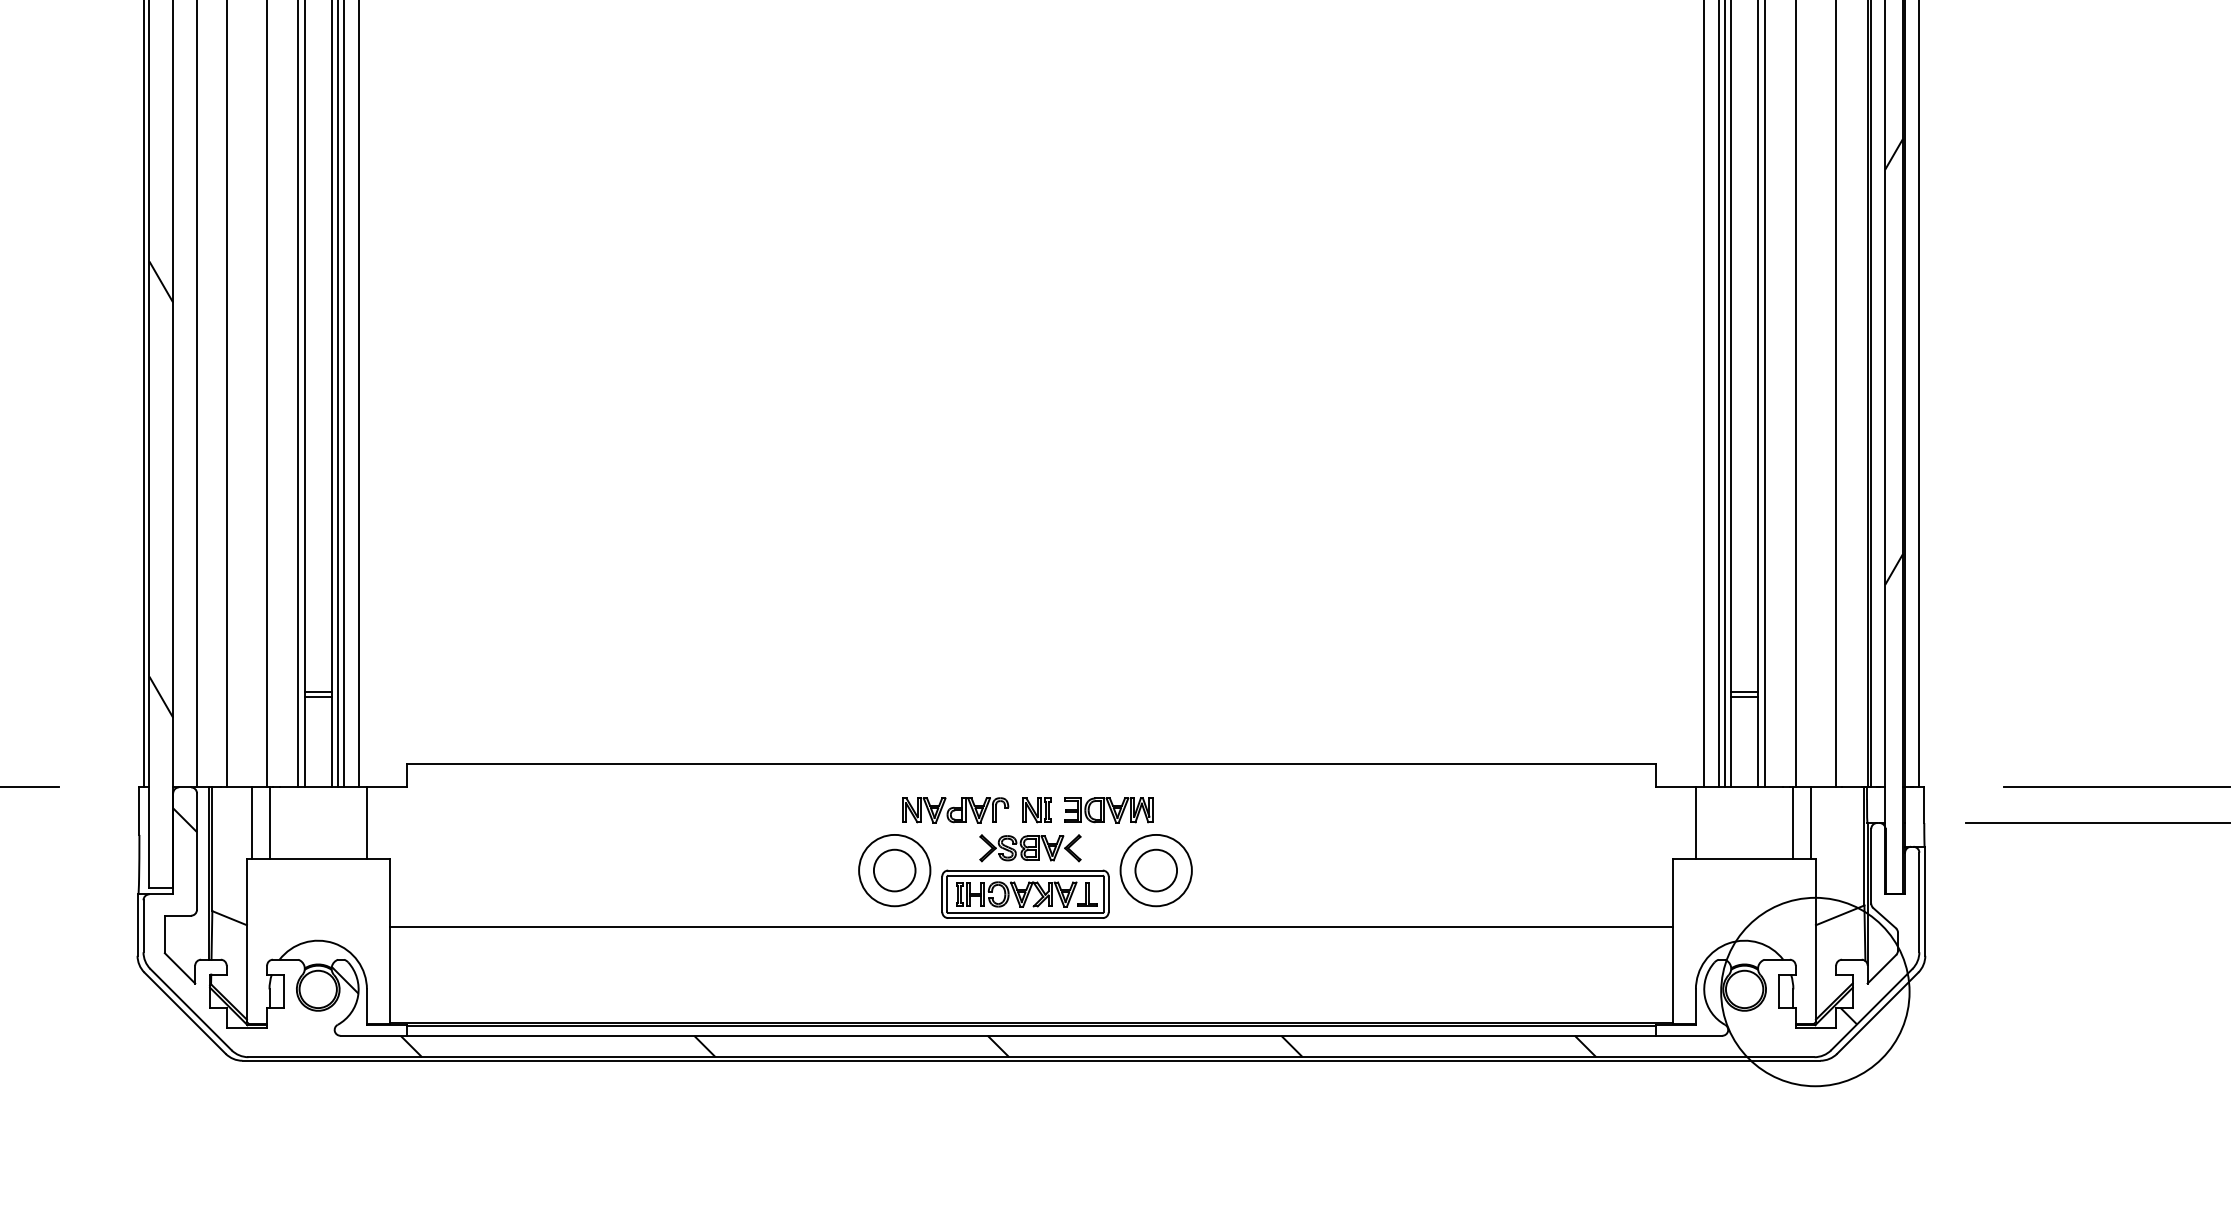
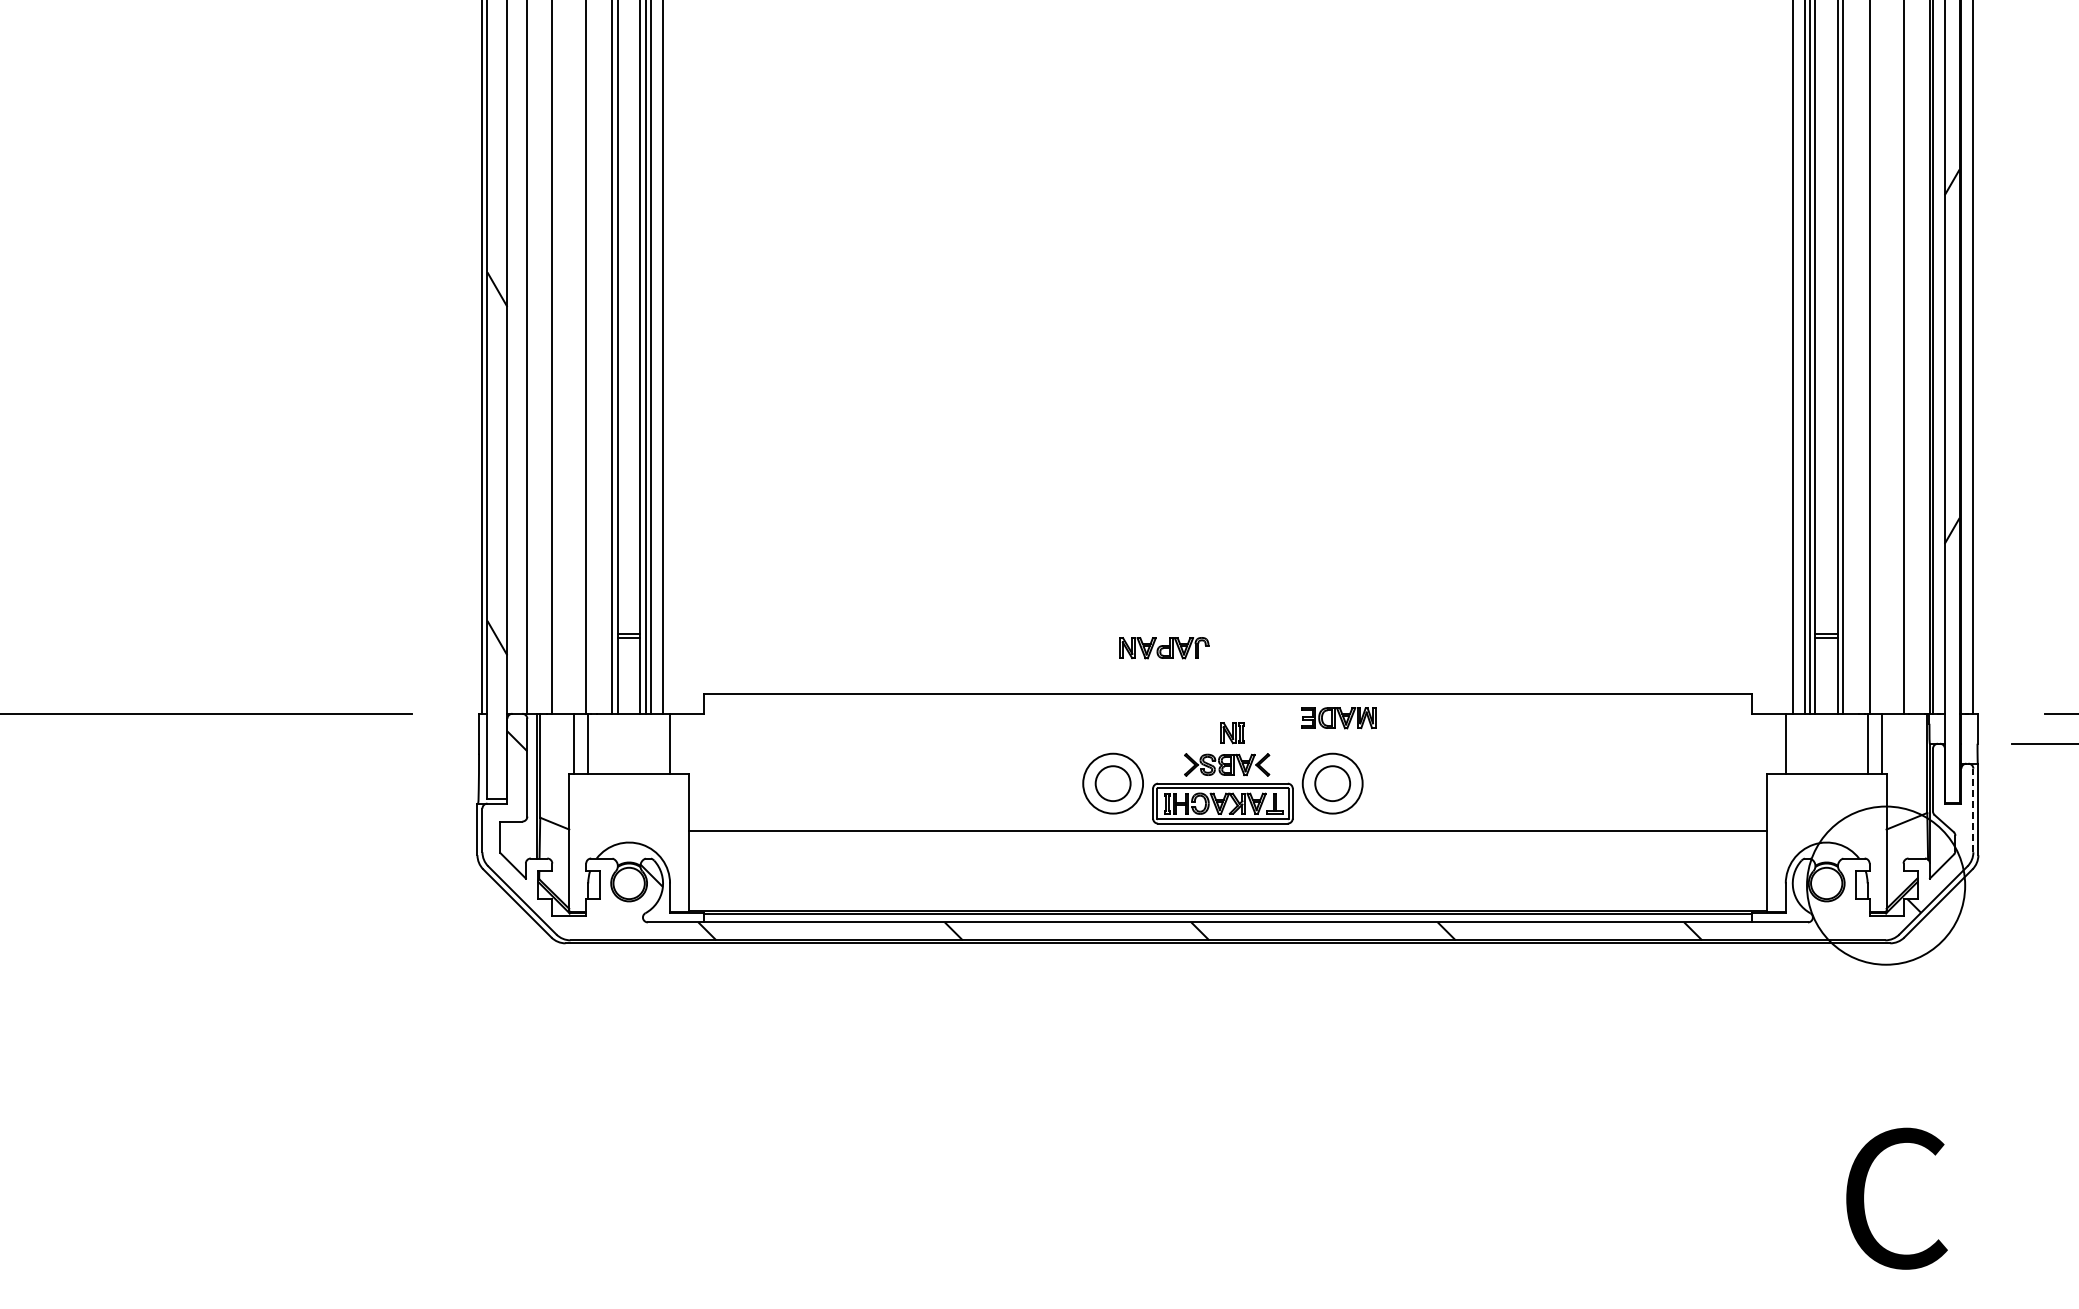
part: (955, 810) -> (1164, 648), moved
part: (1108, 810) -> (1338, 718), moved
line: (1919, 902) -> (1973, 810), solid -> dashed

